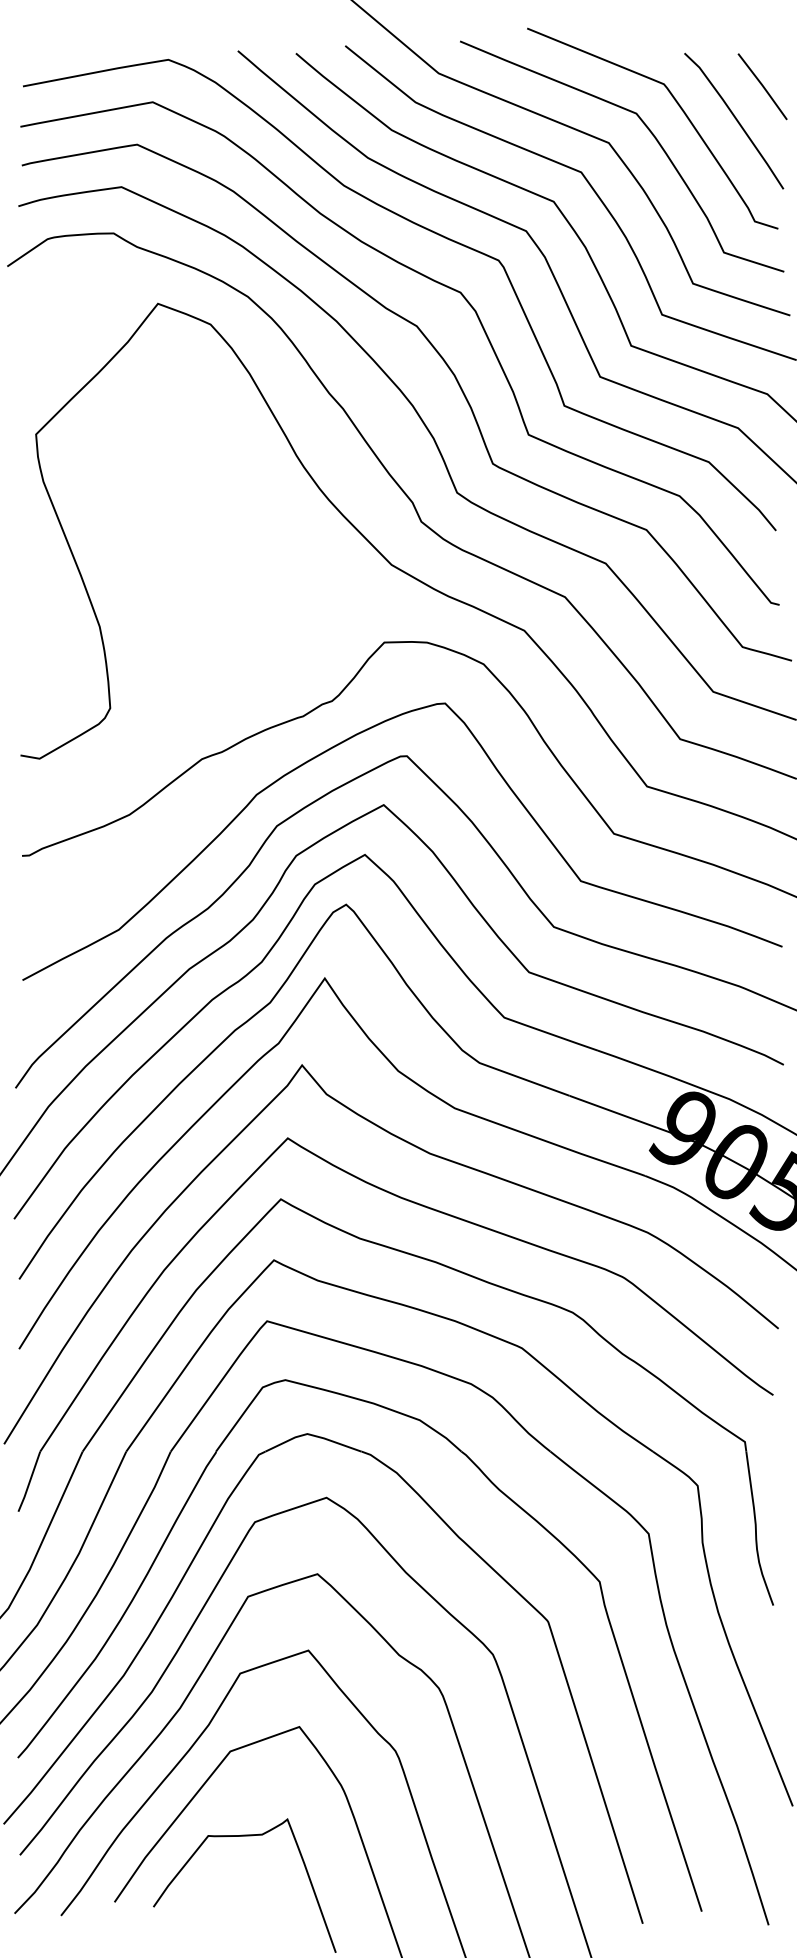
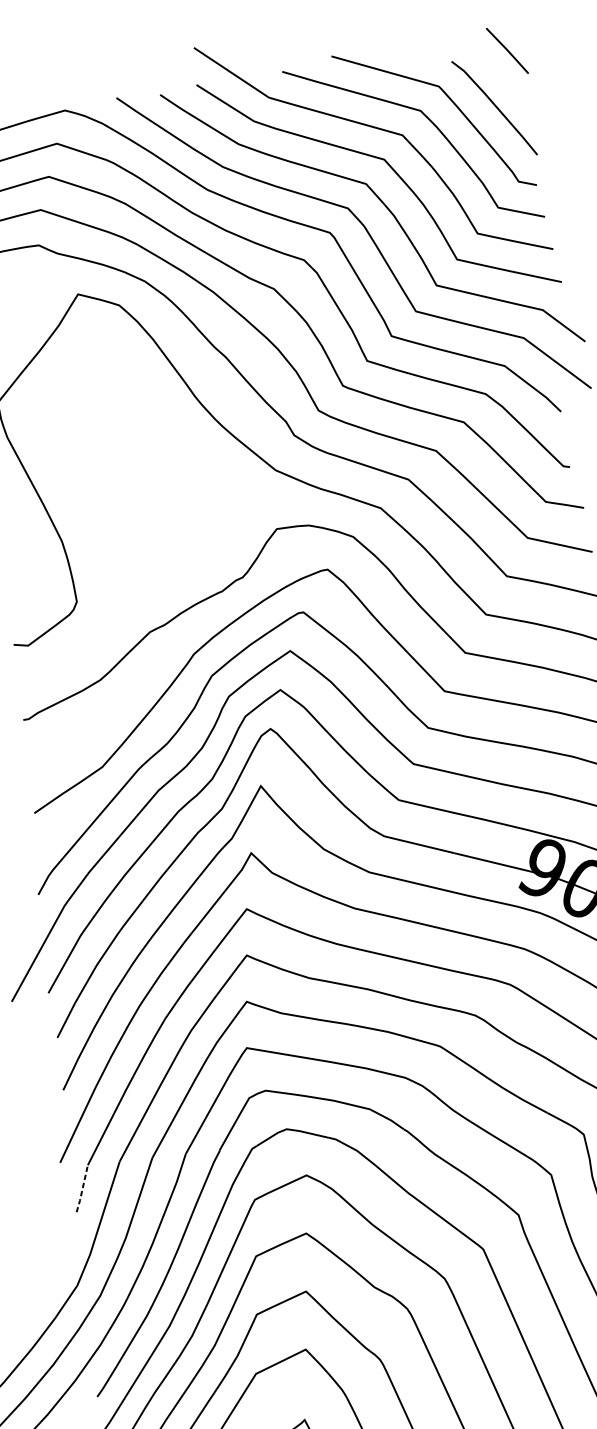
line: (762, 86) -> (507, 50), moved
line: (29, 1482) -> (82, 1189), solid -> dashed

